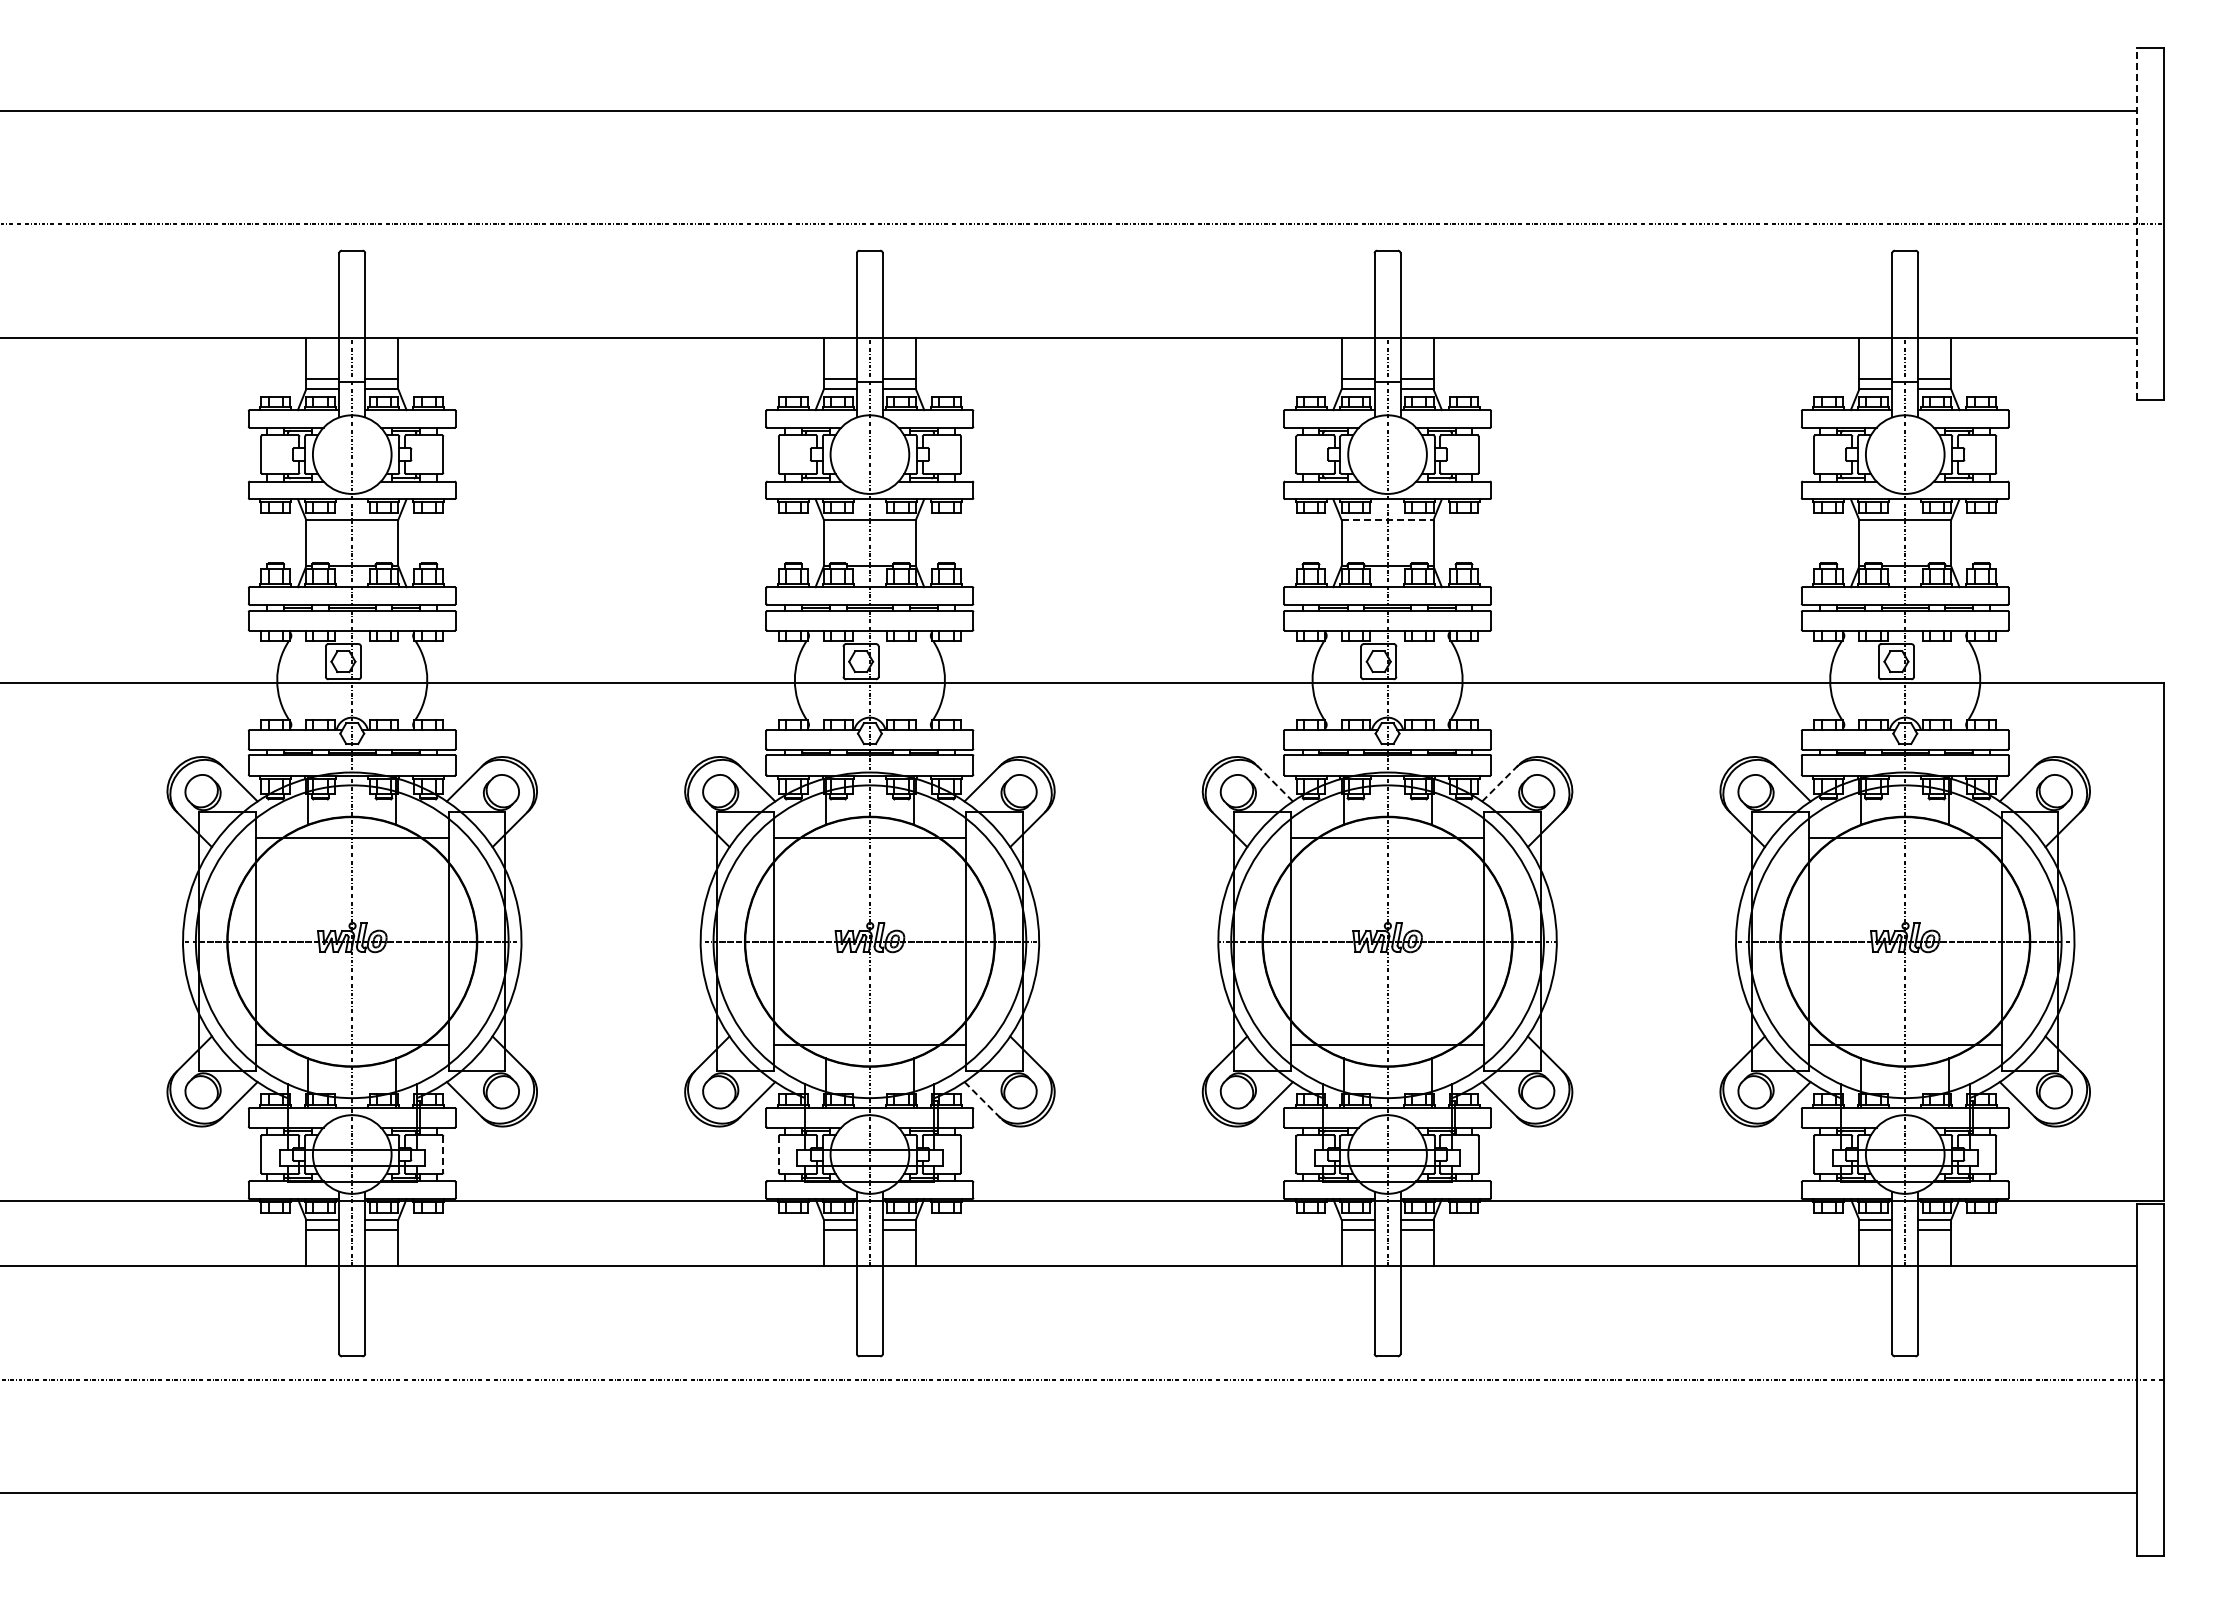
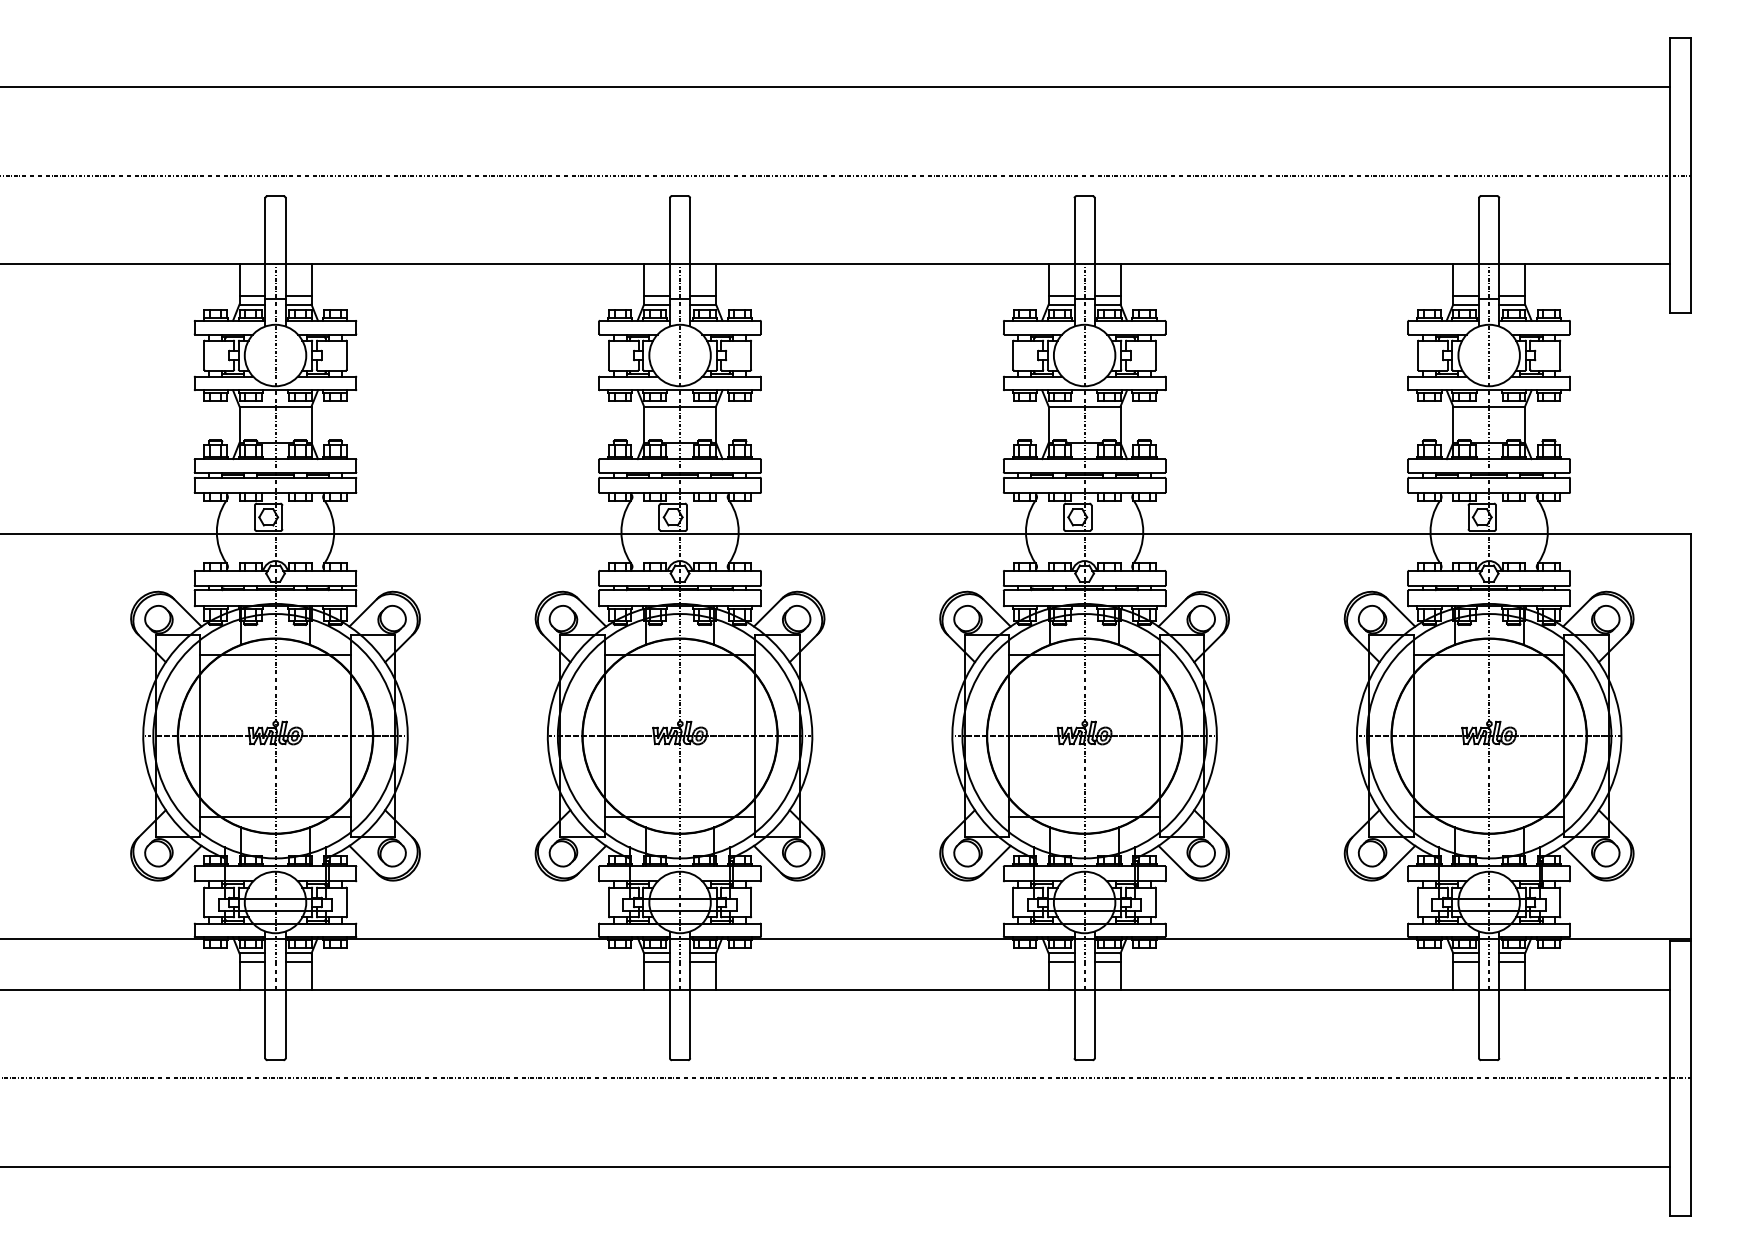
line: (2137, 223) -> (1670, 174), dashed -> solid
line: (1387, 519) -> (1084, 406), dashed -> solid
line: (1274, 782) -> (996, 611), dashed -> solid
line: (1501, 782) -> (1173, 611), dashed -> solid
line: (983, 1100) -> (768, 860), dashed -> solid
line: (443, 1155) -> (346, 903), dashed -> solid
line: (778, 1155) -> (608, 903), dashed -> solid

